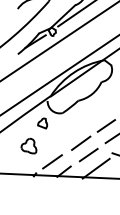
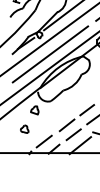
line: (64, 56) -> (50, 54), added
part: (29, 144) -> (24, 128), size x0.62

